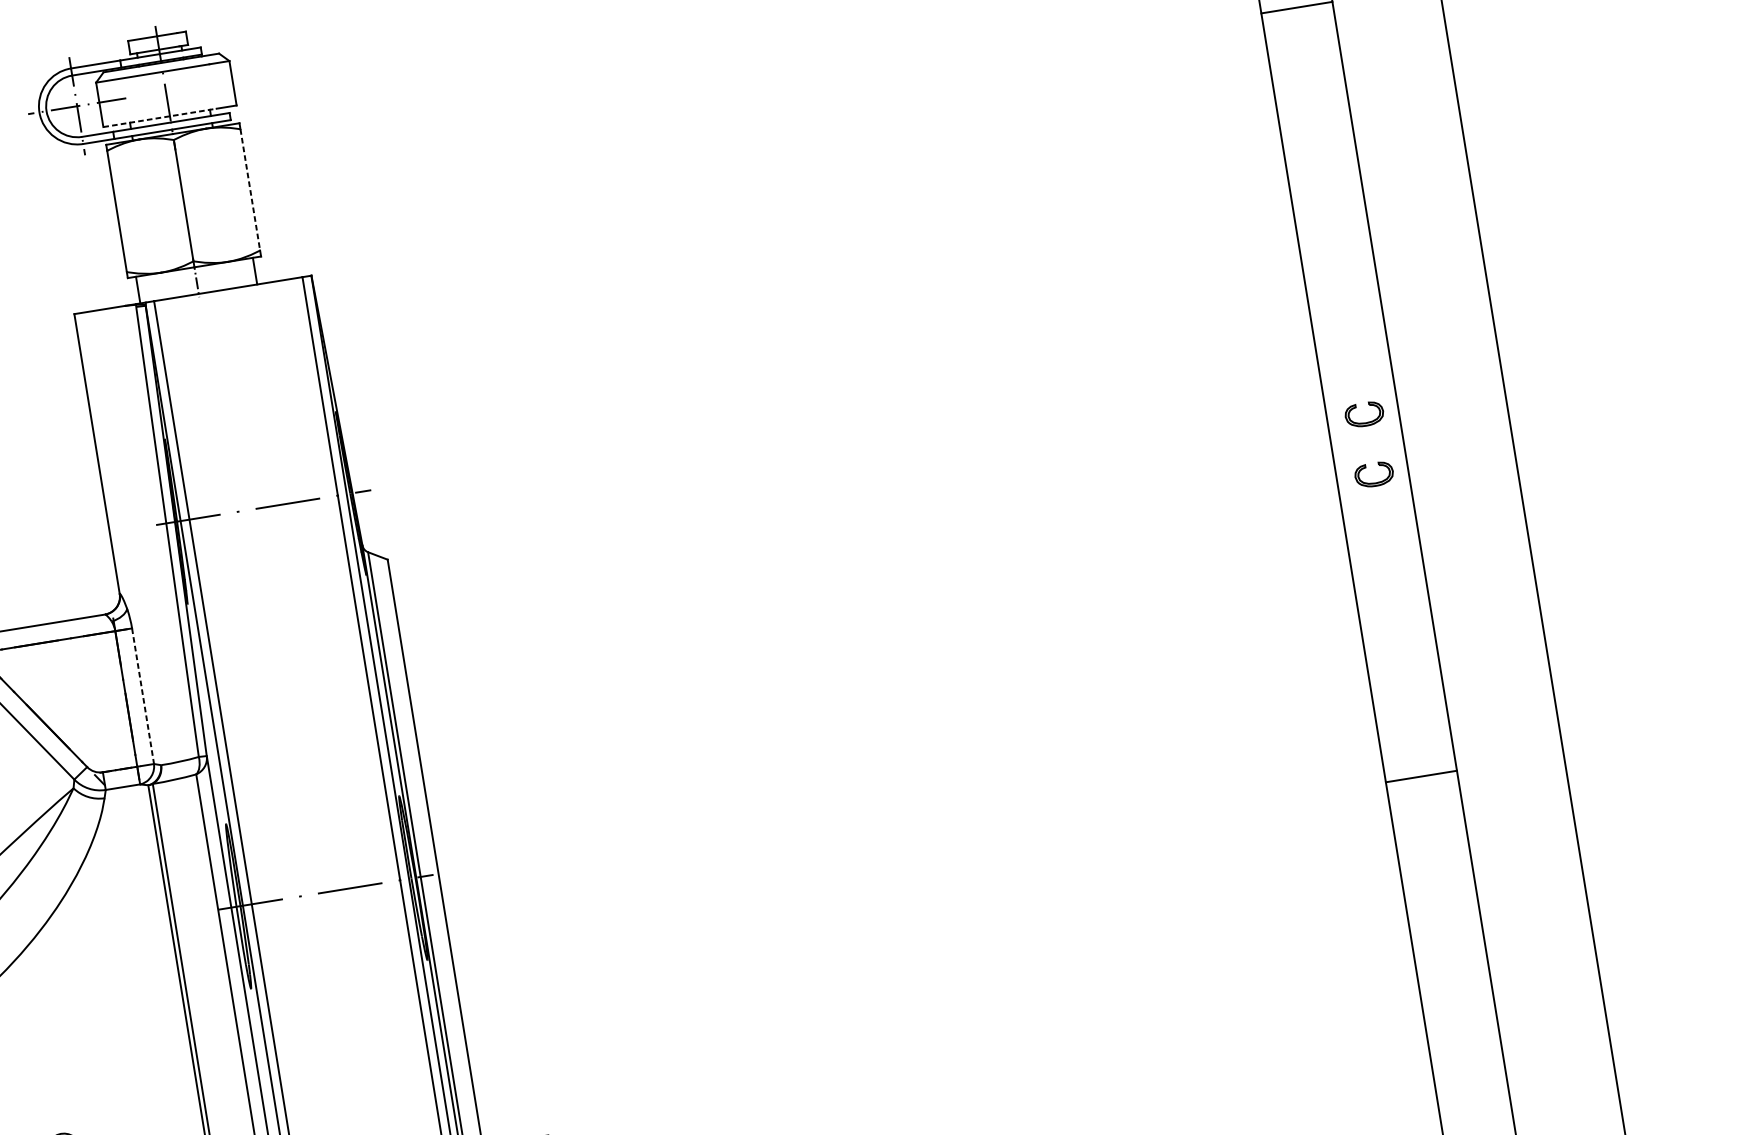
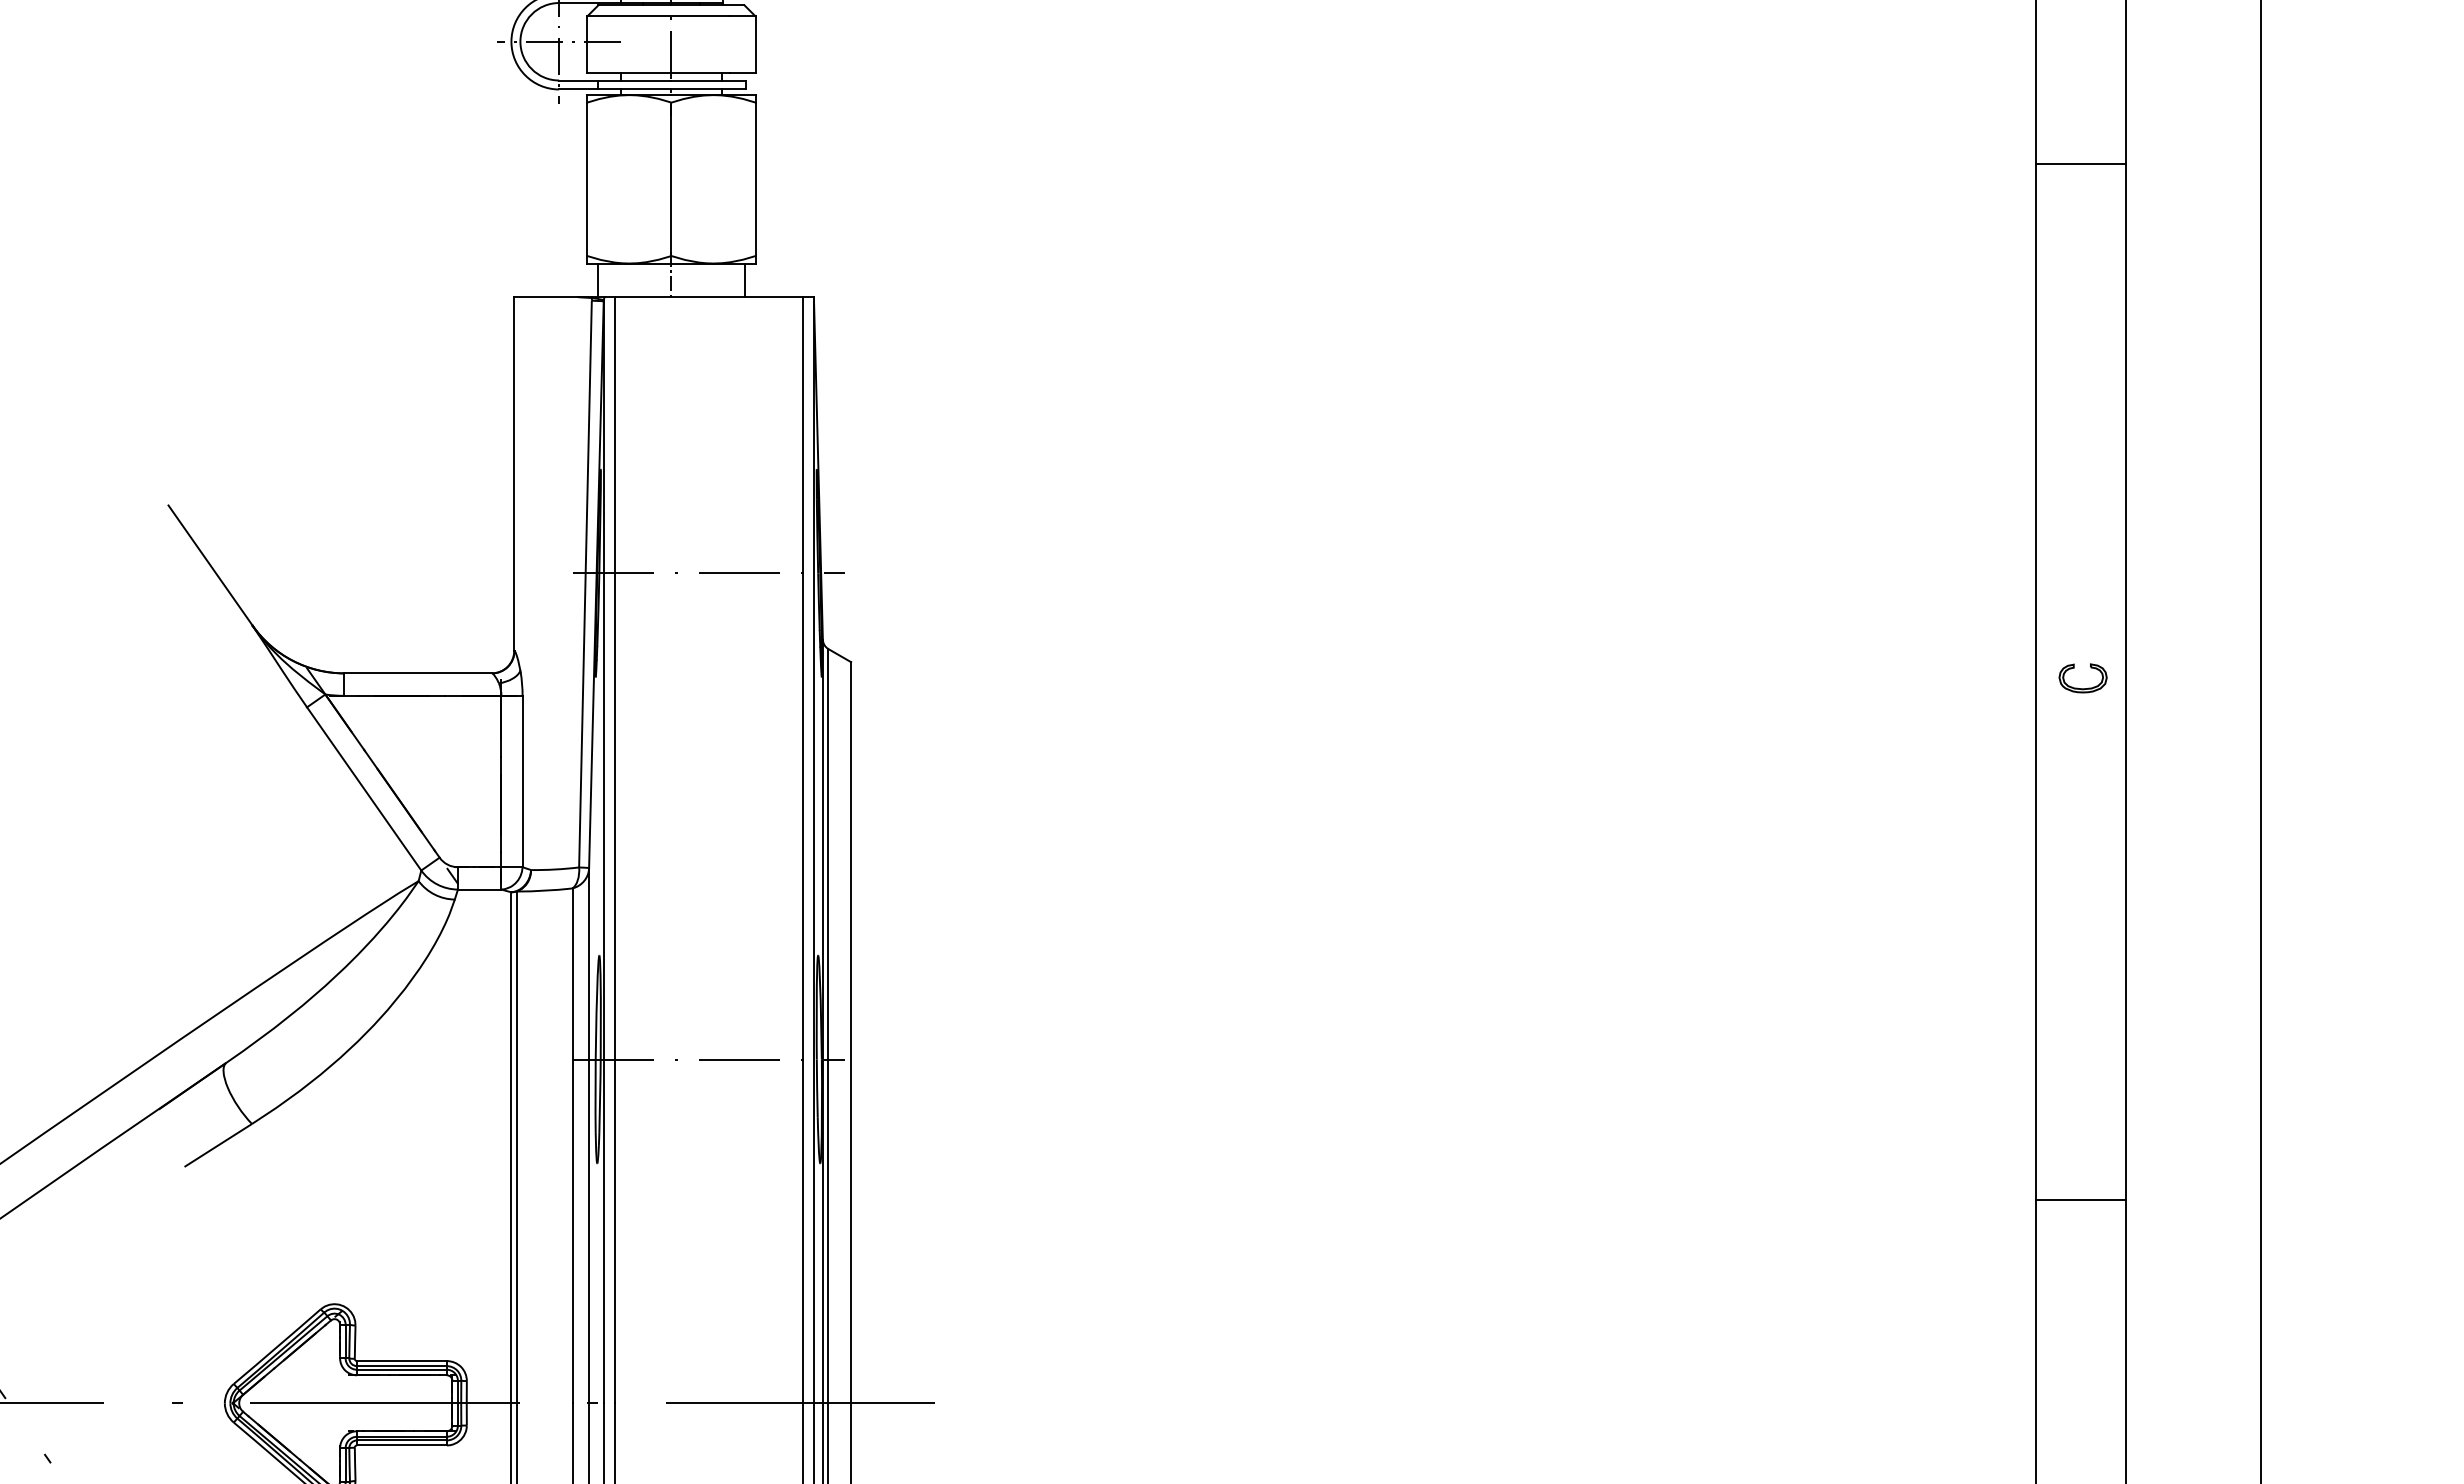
line: (159, 117) -> (658, 72), dashed -> solid
line: (250, 190) -> (755, 179), dashed -> solid
part: (1375, 482) -> (2082, 764), removed
line: (142, 696) -> (522, 781), dashed -> solid
line: (1421, 776) -> (2080, 1200), moved

